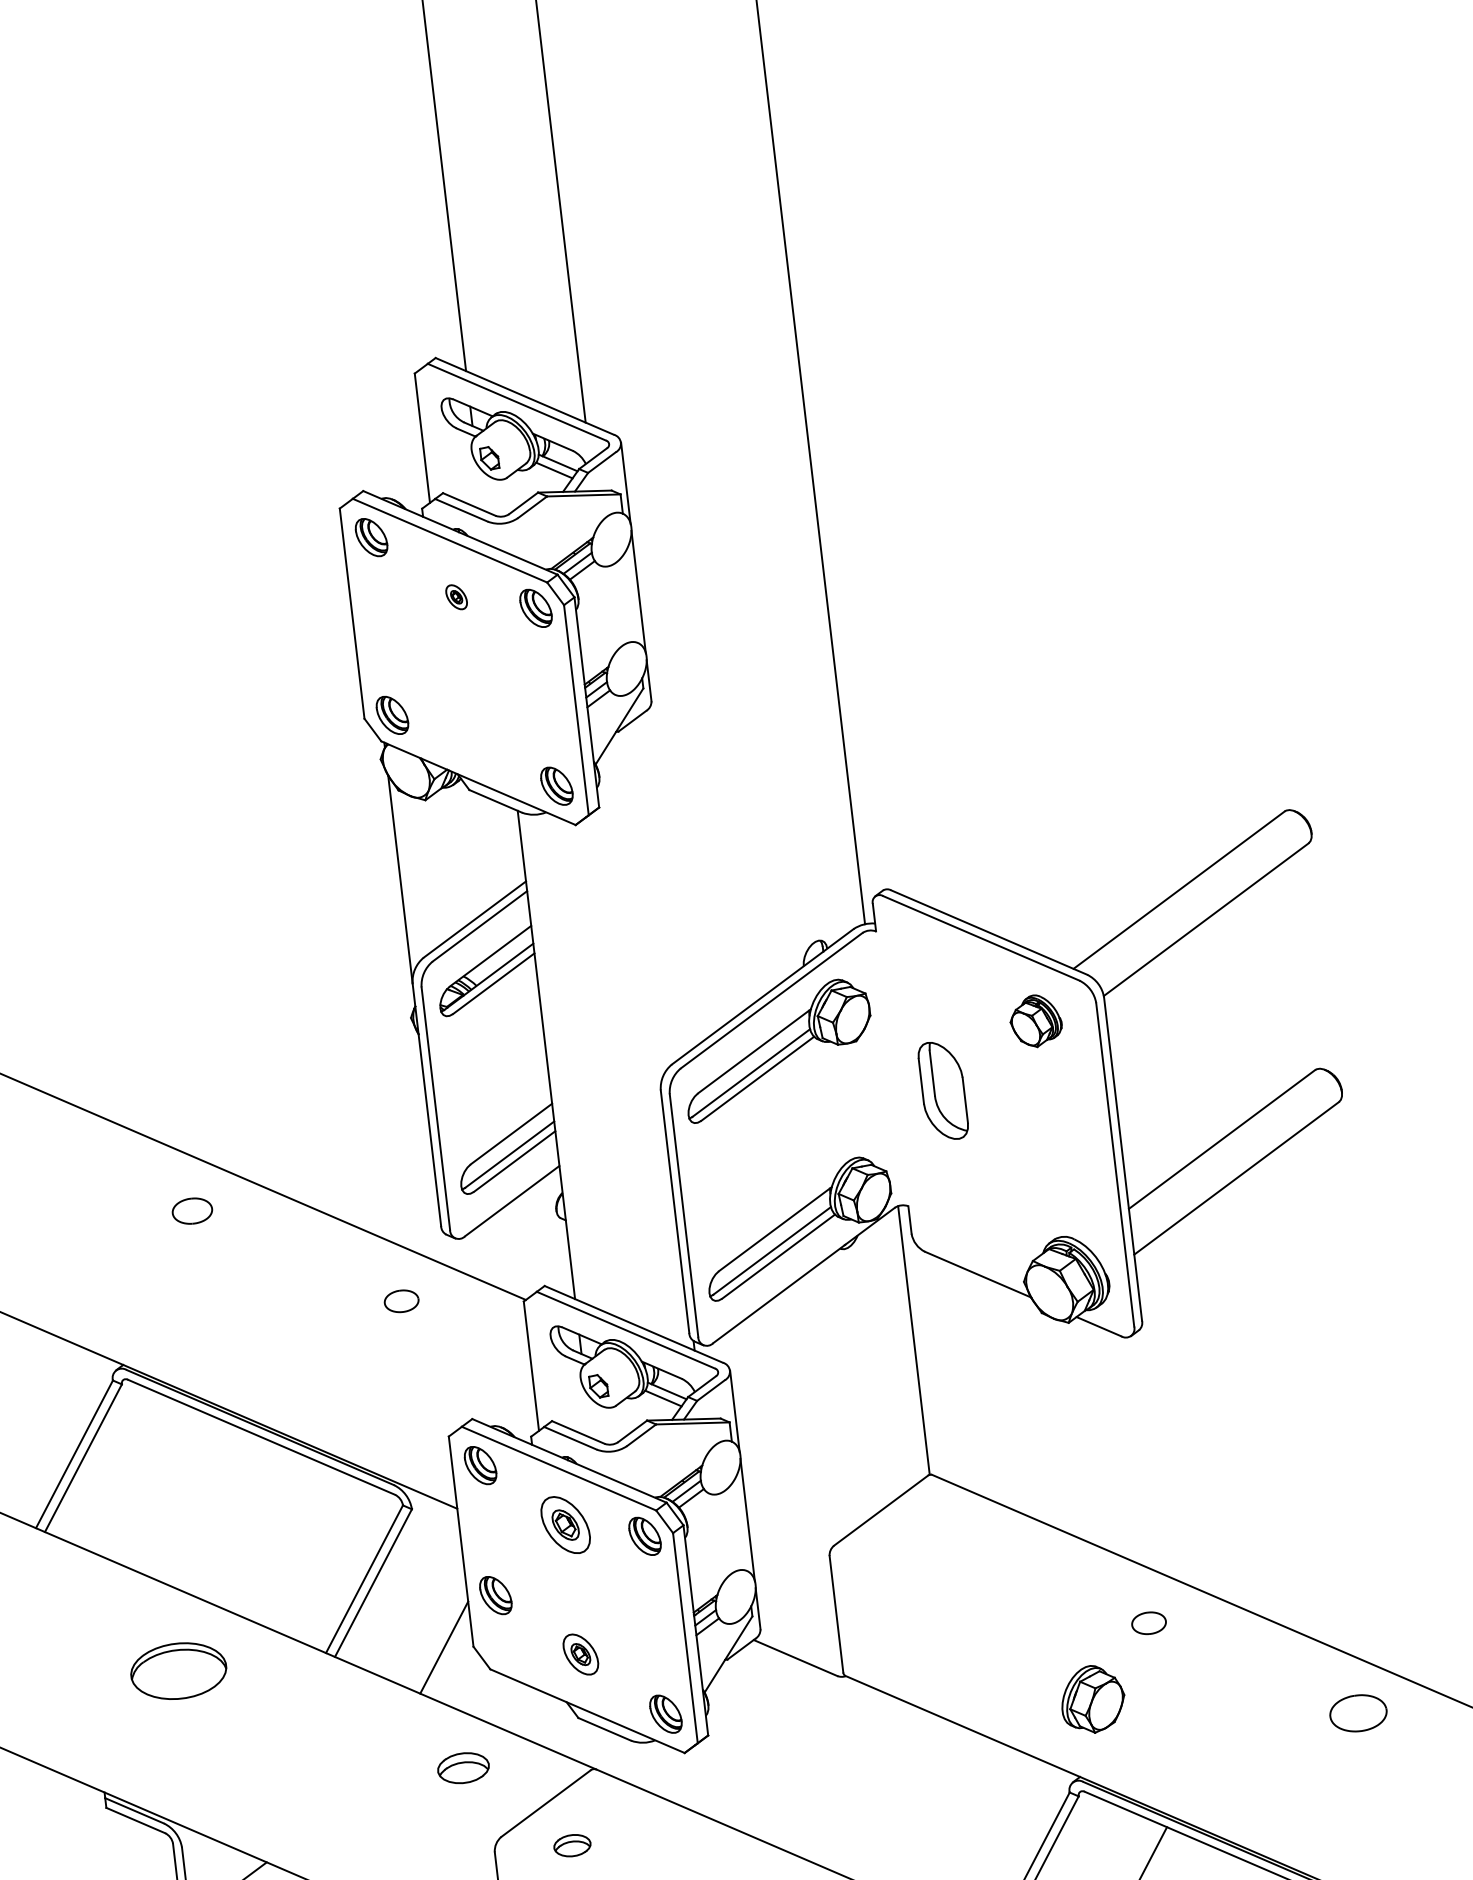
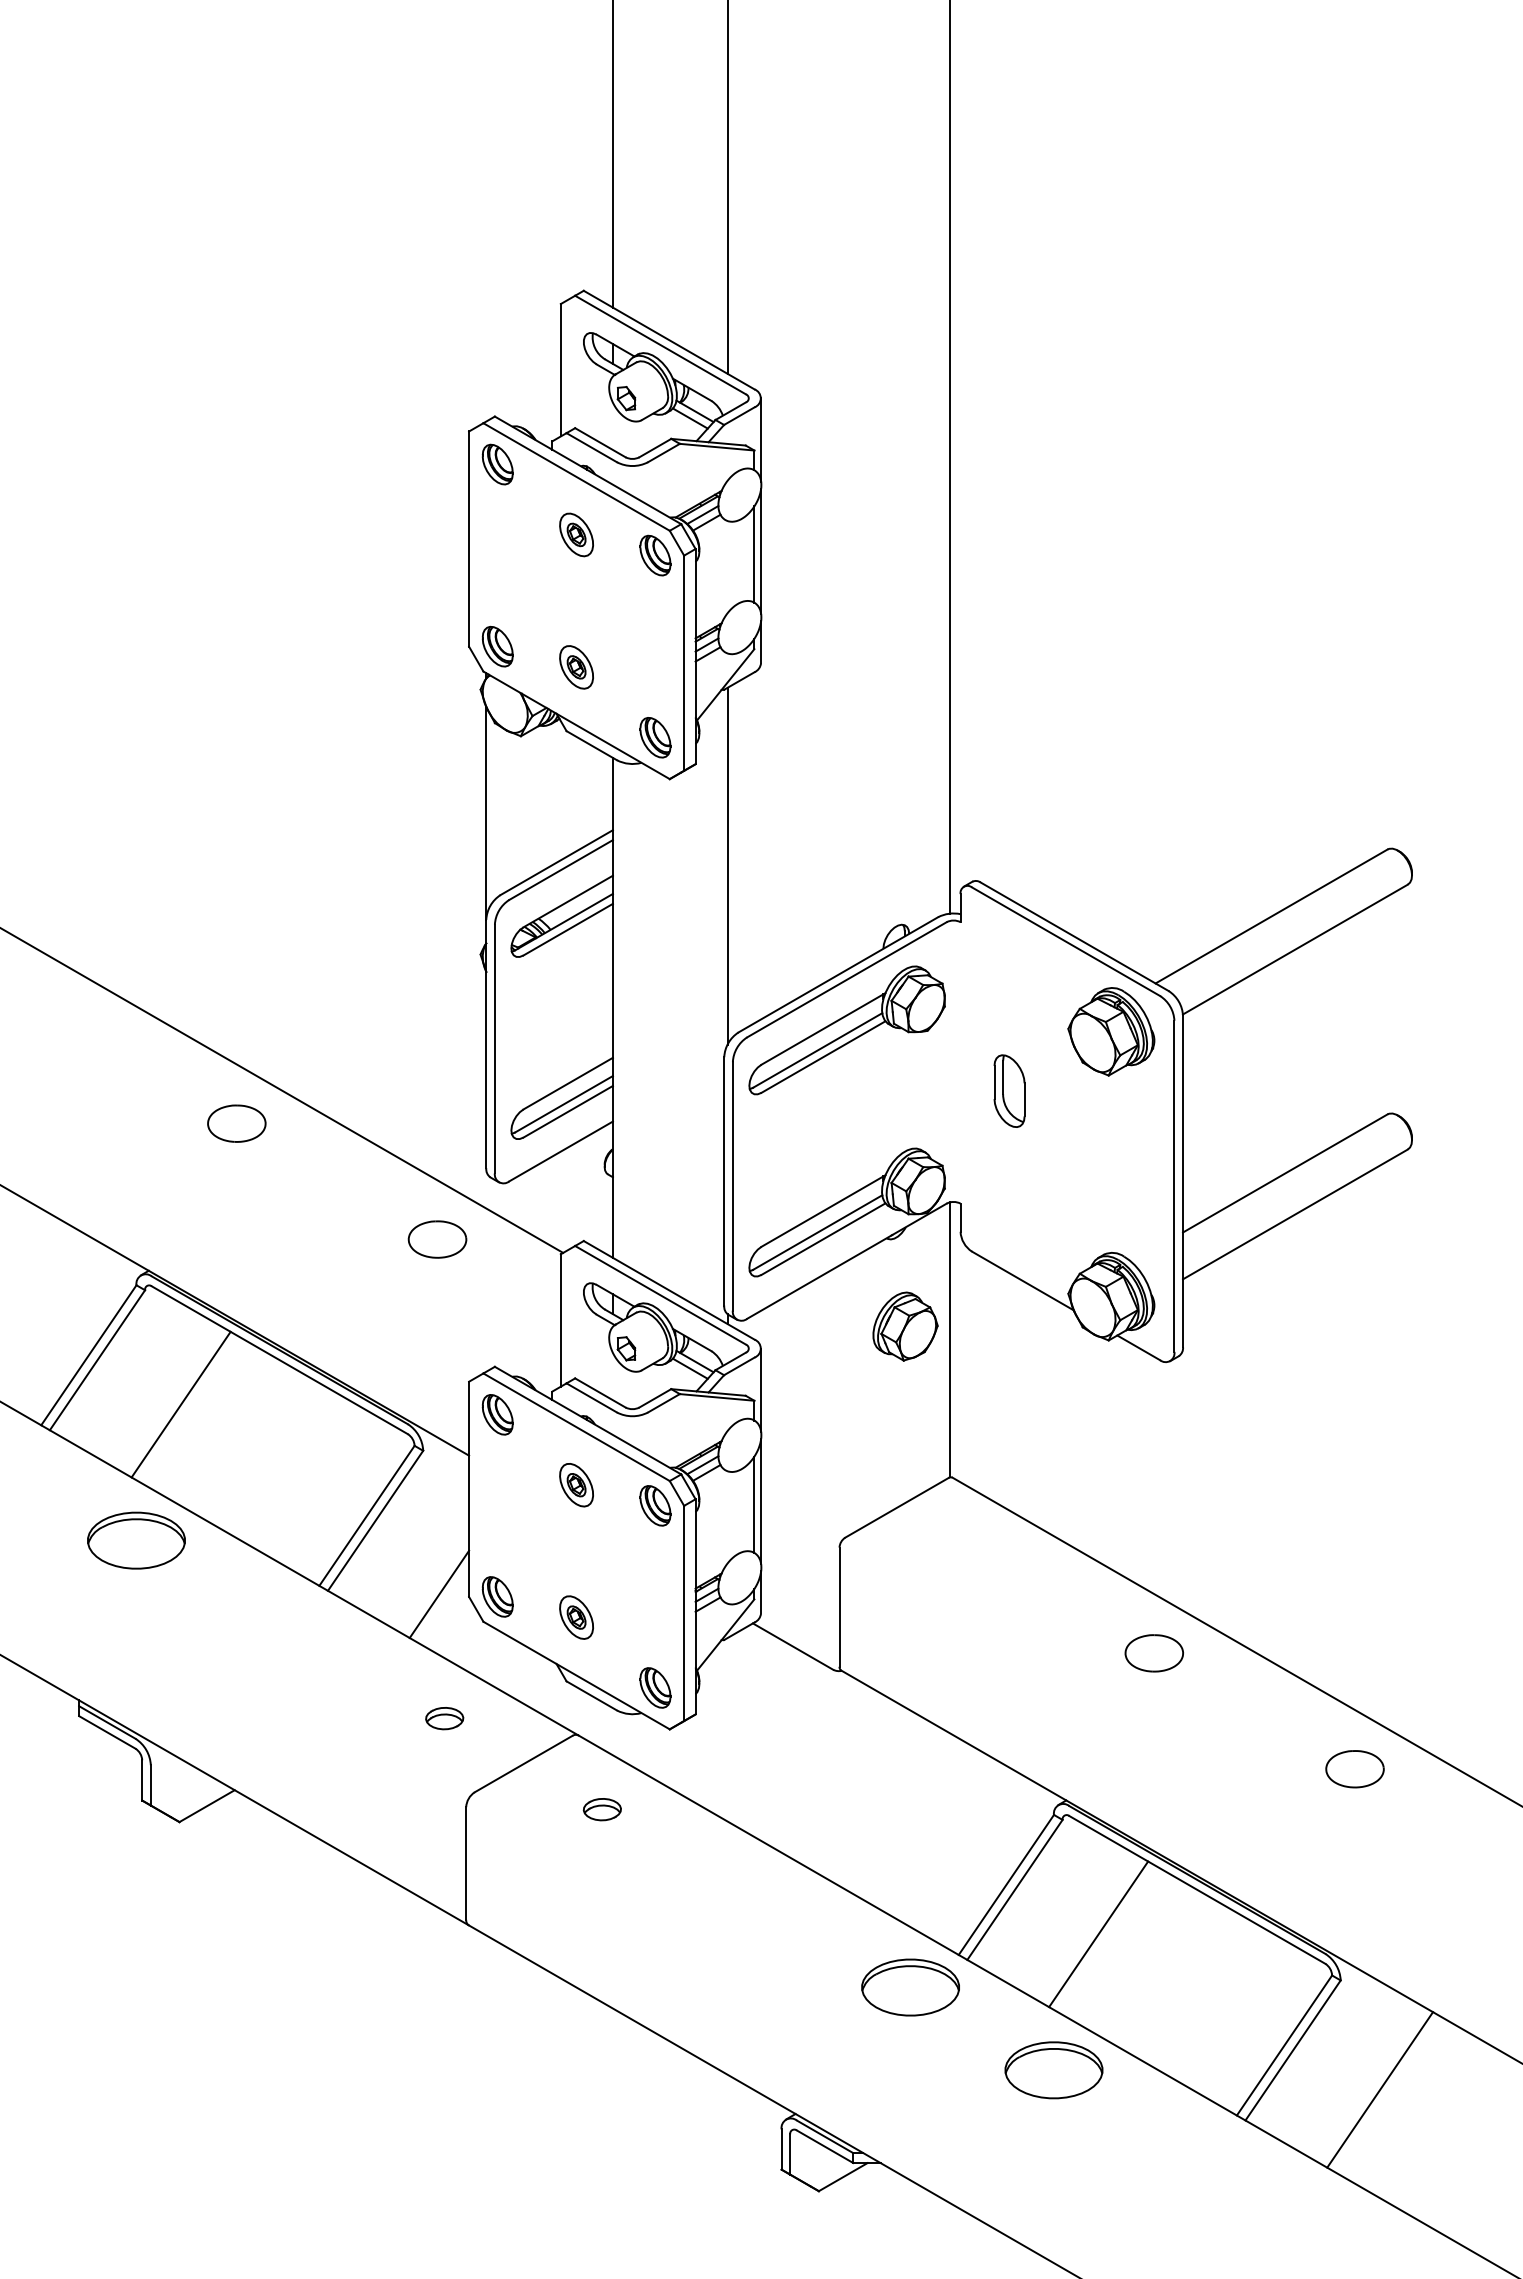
line: (632, 595) -> (754, 554), added
part: (456, 596) -> (576, 534), size x1.67
part: (471, 726) -> (576, 667), added
line: (641, 902) -> (727, 865), added
part: (1036, 1020) -> (1111, 1031), size x1.67
part: (943, 1090) -> (1009, 1090), size x0.71
part: (192, 1211) -> (236, 1123), size x1.43
part: (401, 1301) -> (437, 1239), size x1.67
line: (169, 1491) -> (180, 1404), added
line: (741, 1523) -> (754, 1504), added
part: (565, 1525) -> (576, 1485), size x0.71
part: (495, 1595) -> (497, 1596), moved
part: (1148, 1623) -> (1153, 1653), size x1.67
part: (178, 1671) -> (136, 1540), moved
part: (1092, 1699) -> (905, 1326), moved
part: (463, 1768) -> (444, 1718), size x0.71
part: (571, 1845) -> (601, 1809), moved

